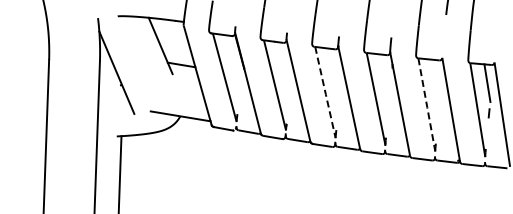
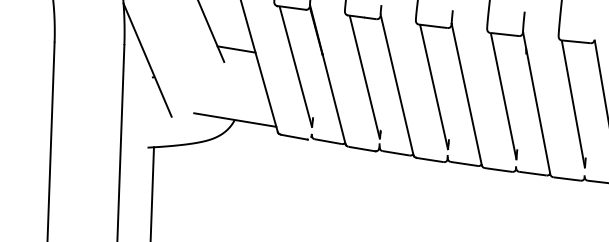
line: (325, 93) -> (434, 88), dashed -> solid
line: (426, 105) -> (572, 105), dashed -> solid

